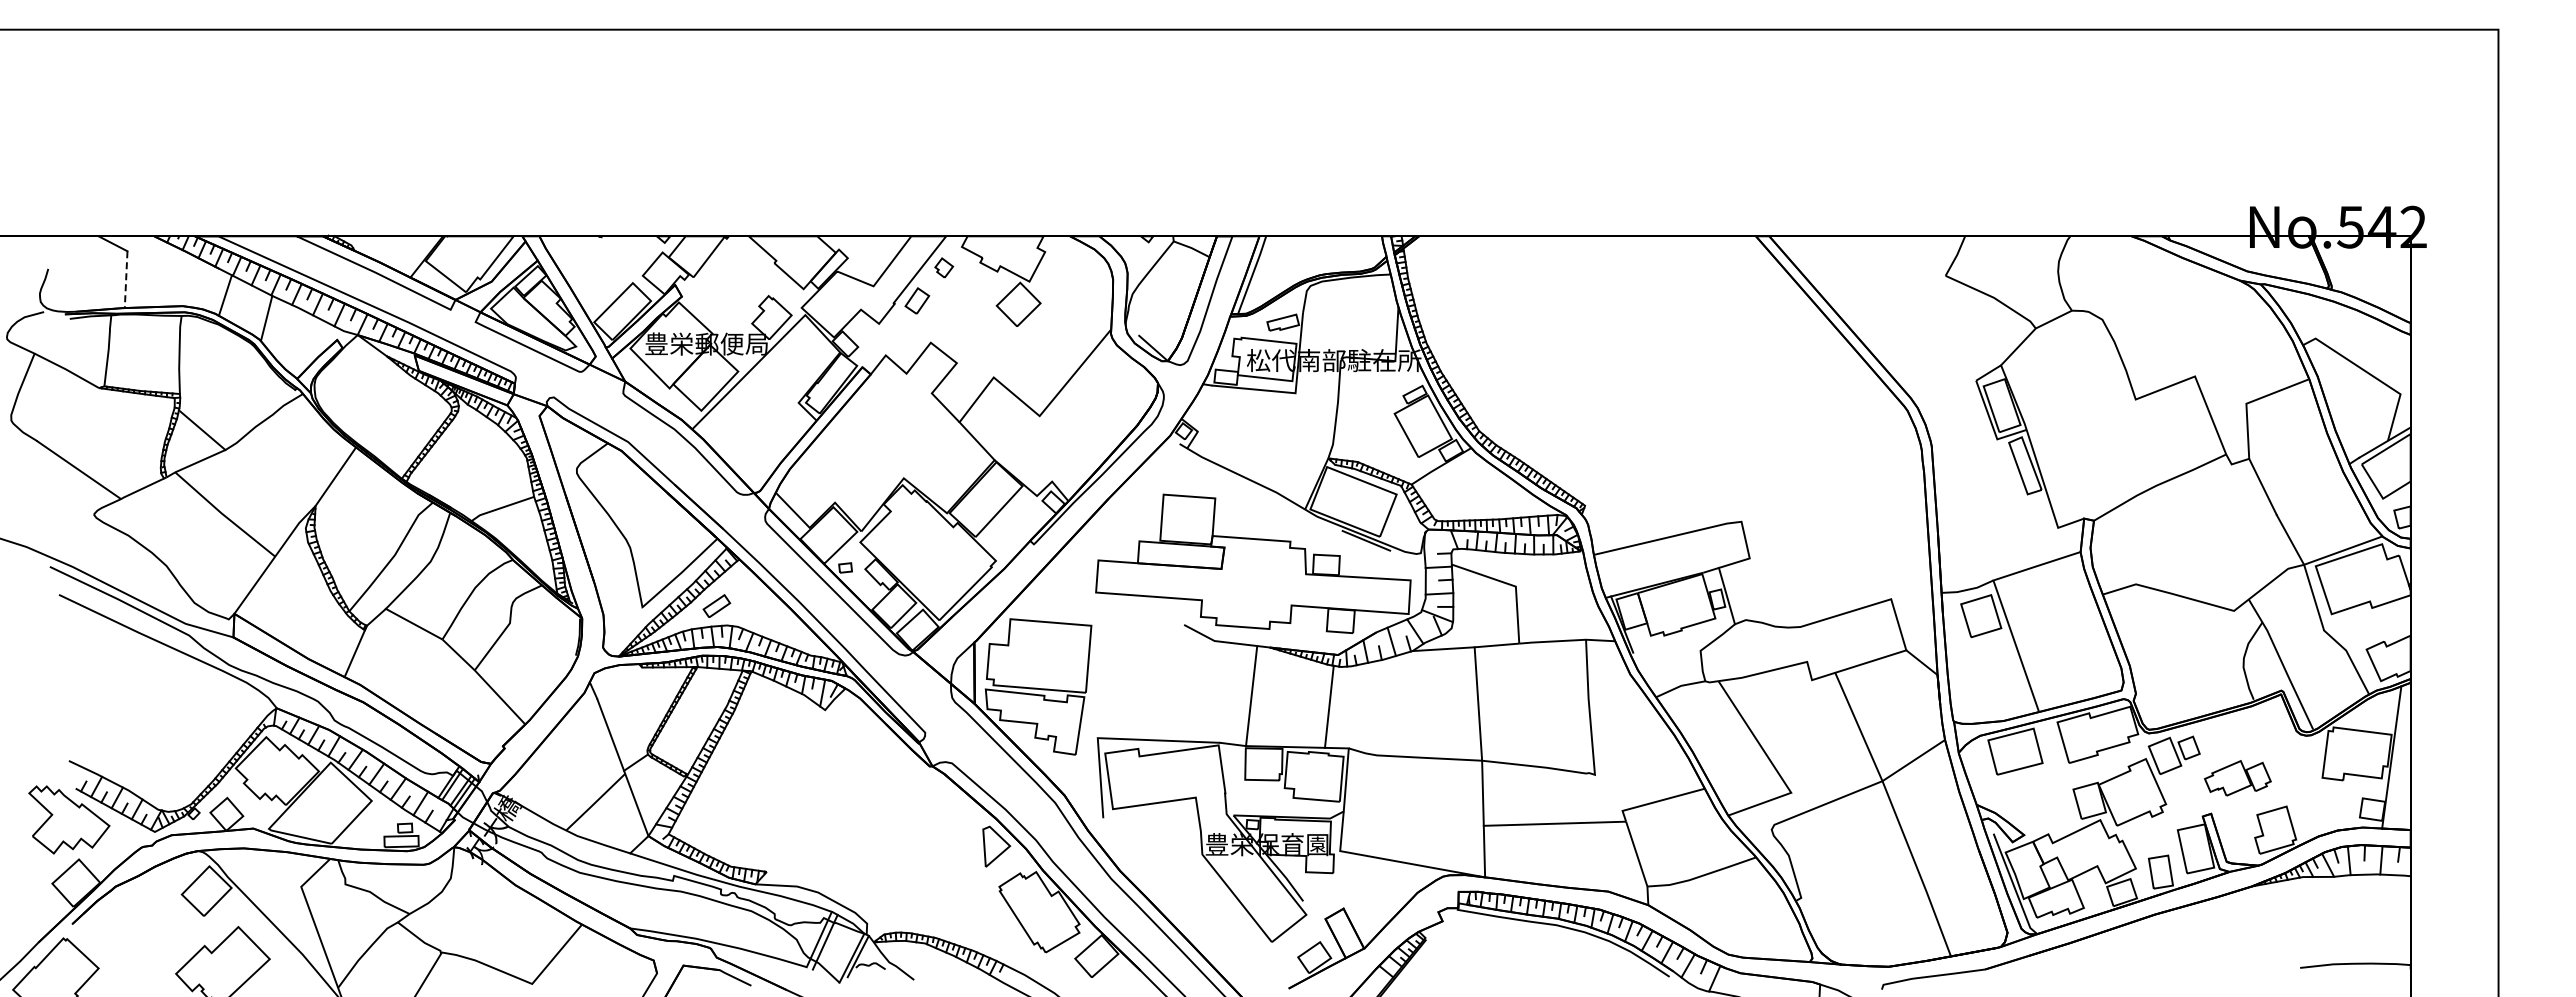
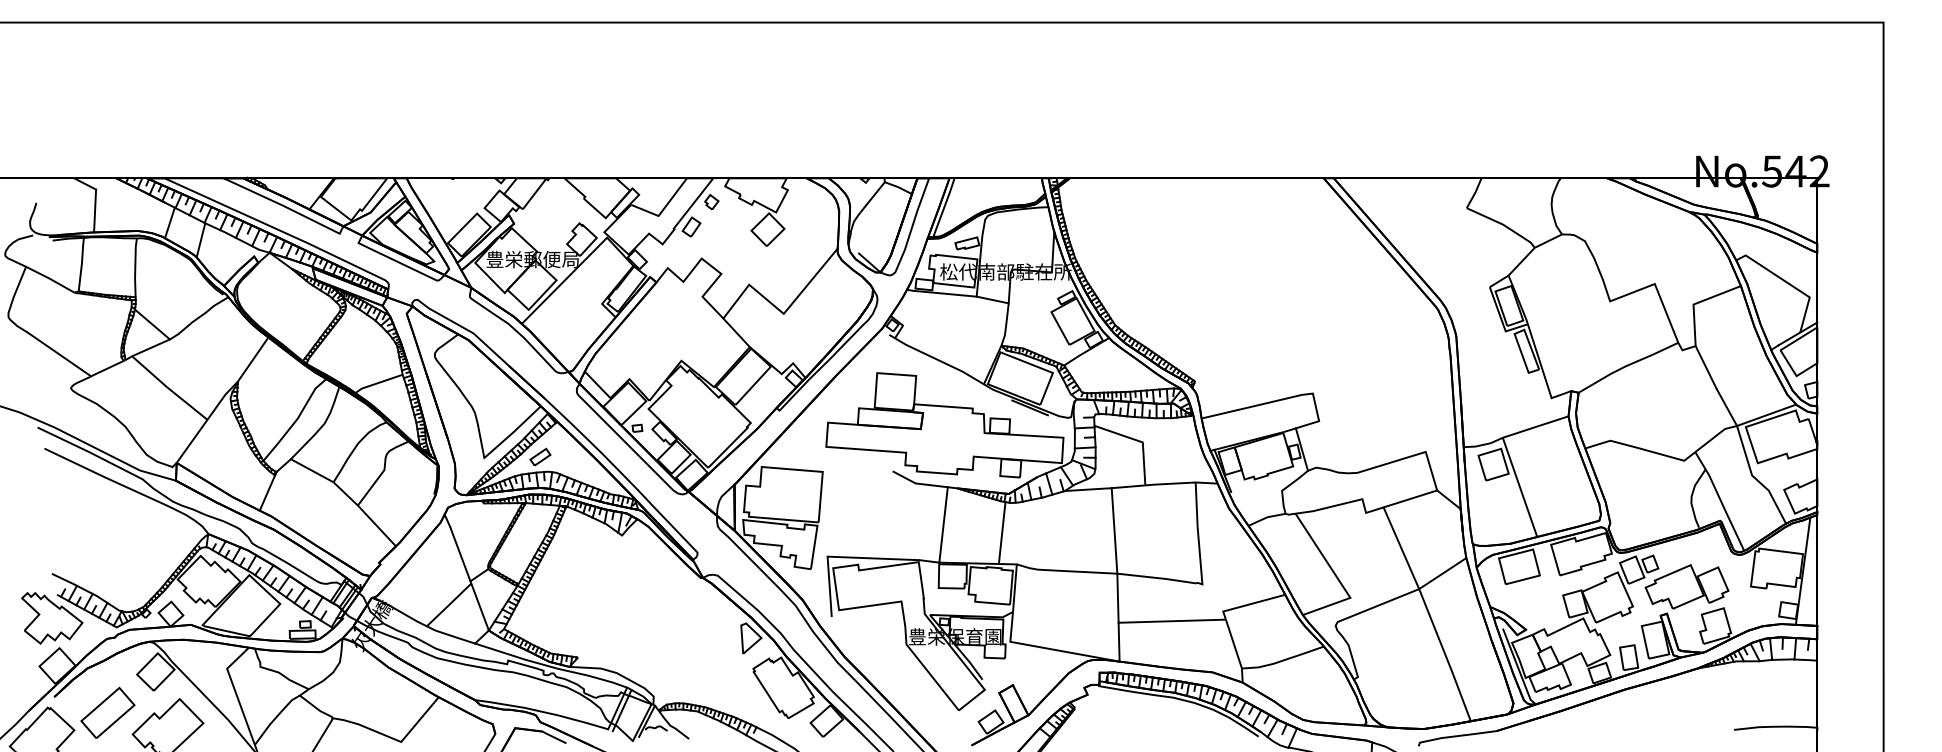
line: (126, 280) -> (95, 211), dashed -> solid
line: (1316, 397) -> (992, 299), added
part: (2237, 778) -> (1686, 587), size x1.67
part: (143, 945) -> (108, 712), added

